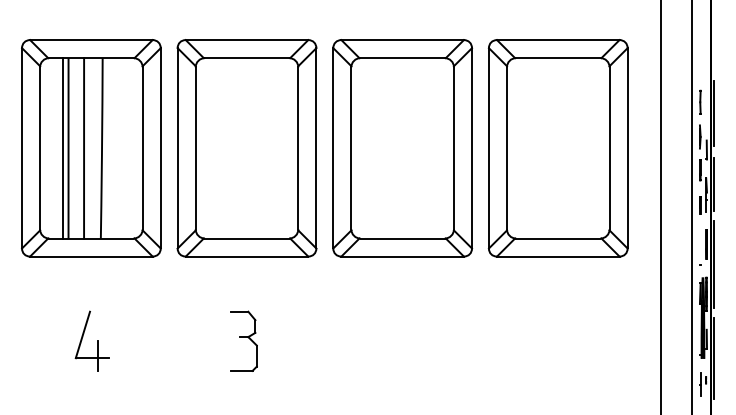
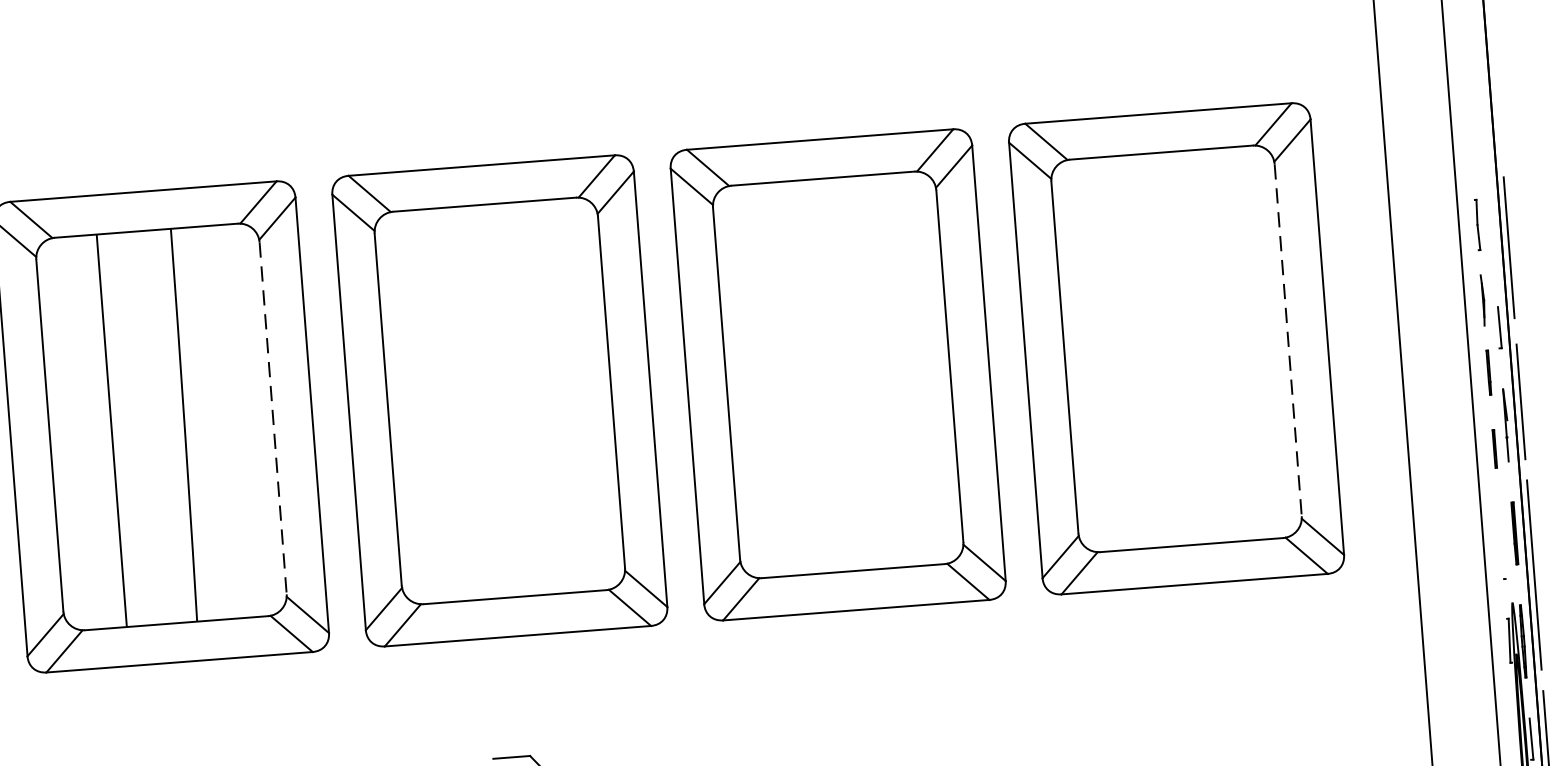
line: (63, 148) -> (100, 431), removed
line: (84, 148) -> (146, 428), removed
line: (142, 148) -> (272, 418), solid -> dashed
line: (609, 148) -> (1287, 340), solid -> dashed

